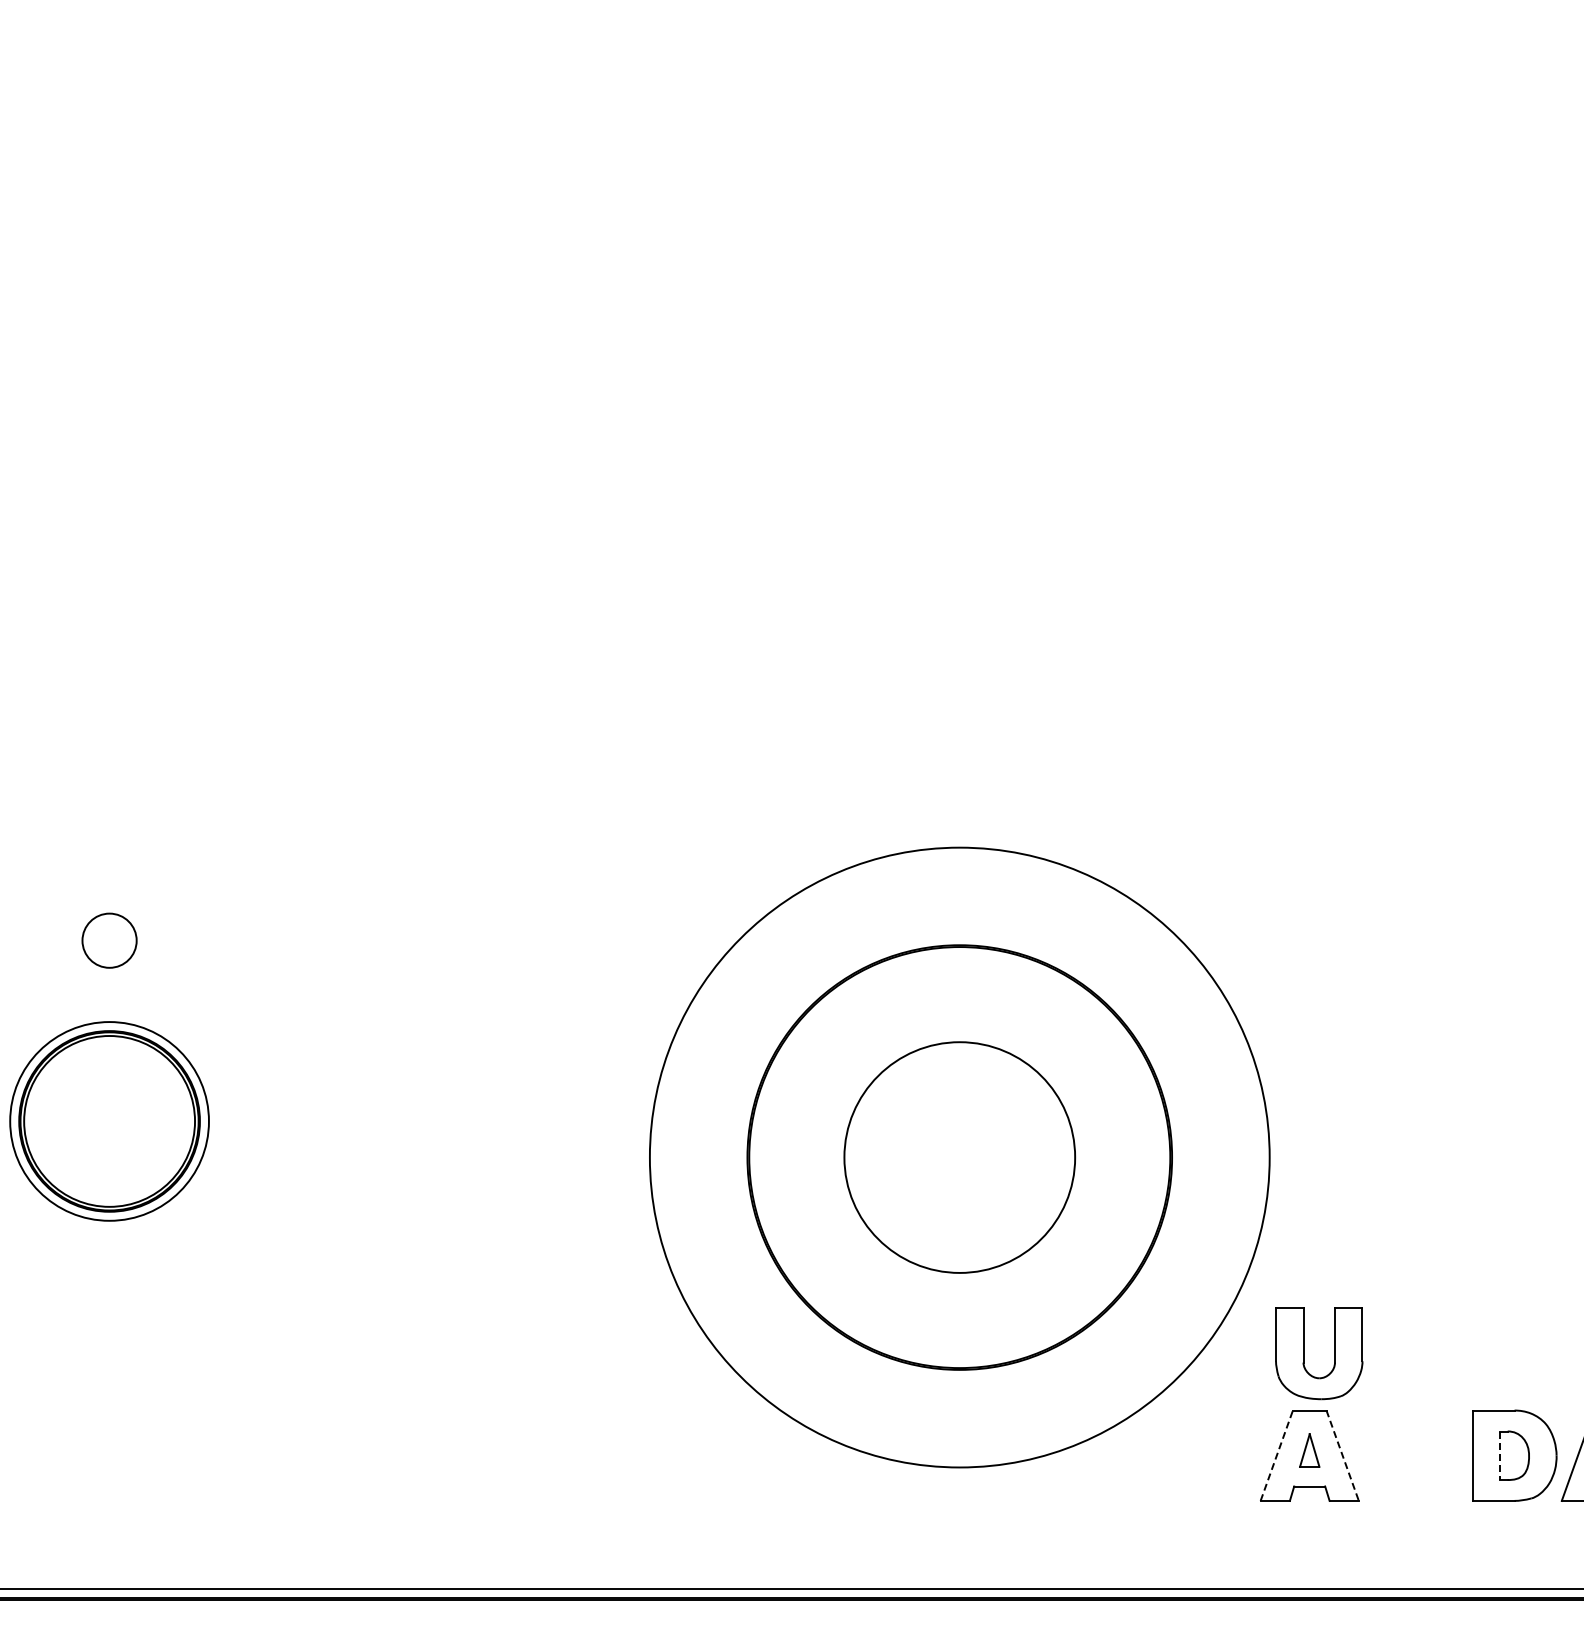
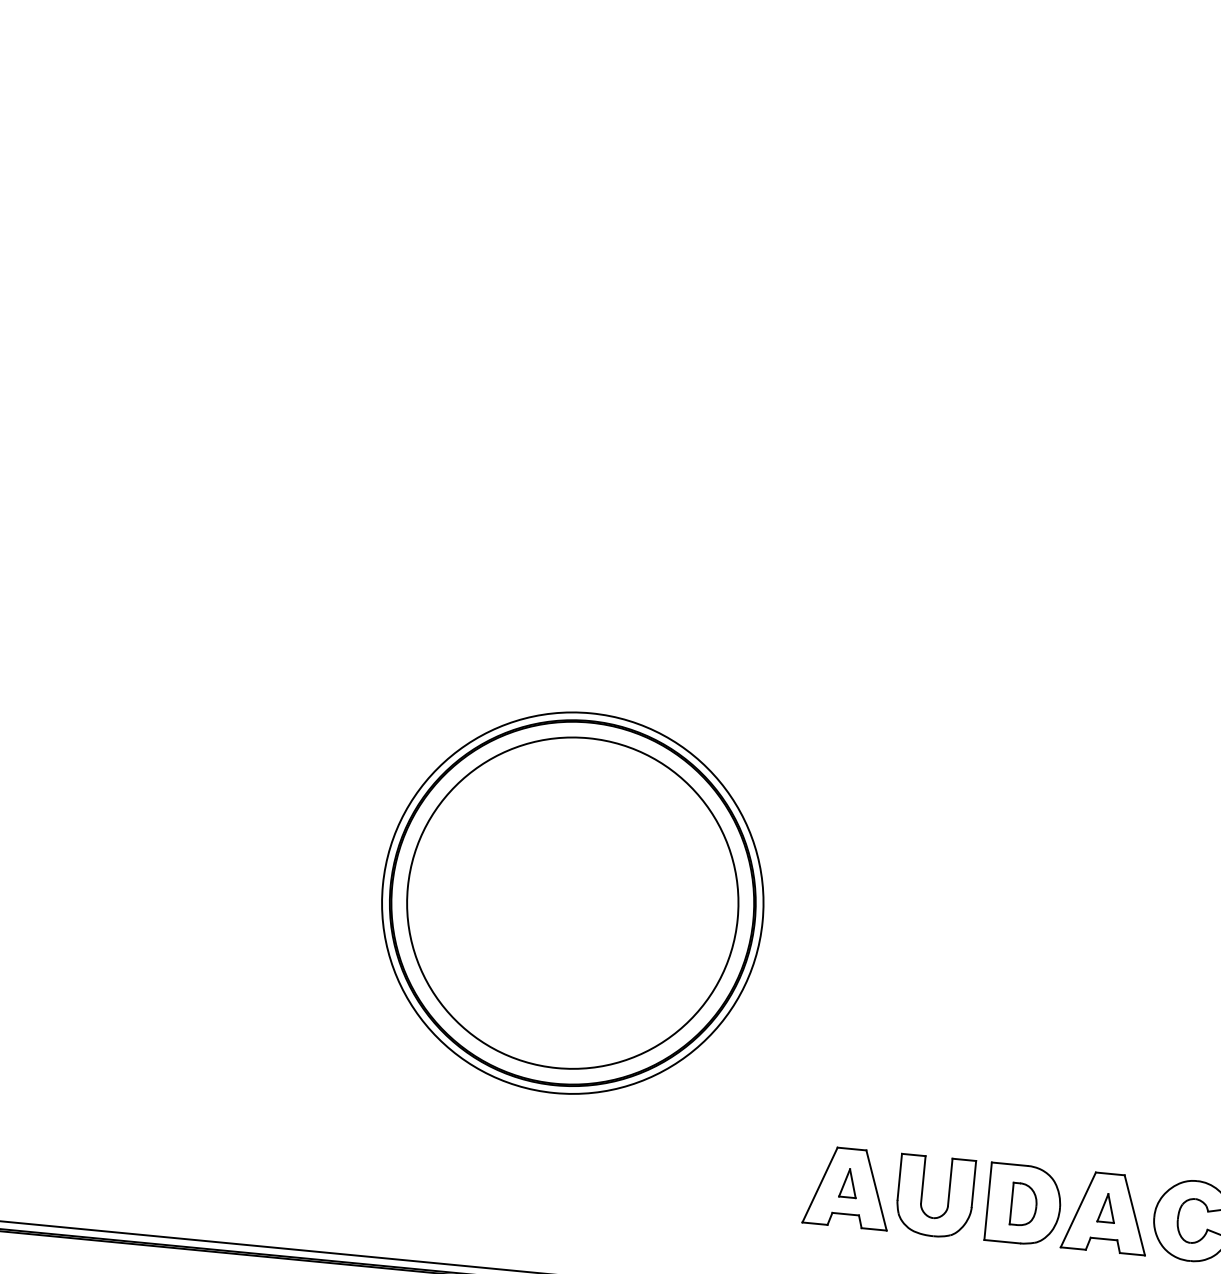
circle: (959, 1157) -> (572, 903), size x0.71
circle: (959, 1157) -> (572, 903), size x1.67
part: (1304, 1353) -> (922, 1195), moved
line: (1276, 1455) -> (819, 1184), dashed -> solid
line: (1342, 1455) -> (876, 1190), dashed -> solid
line: (1500, 1456) -> (1011, 1204), dashed -> solid

